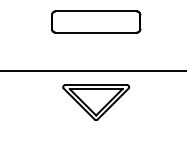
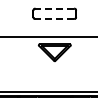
line: (95, 10) -> (54, 8), solid -> dashed
line: (95, 33) -> (54, 19), solid -> dashed

